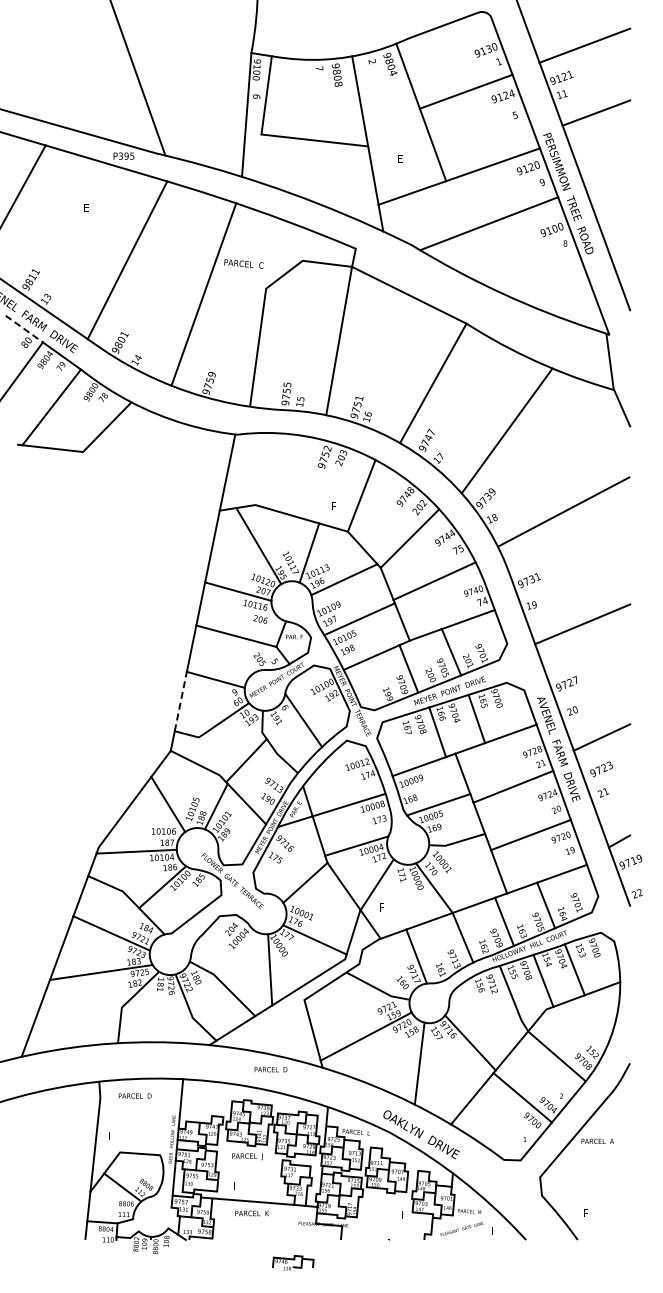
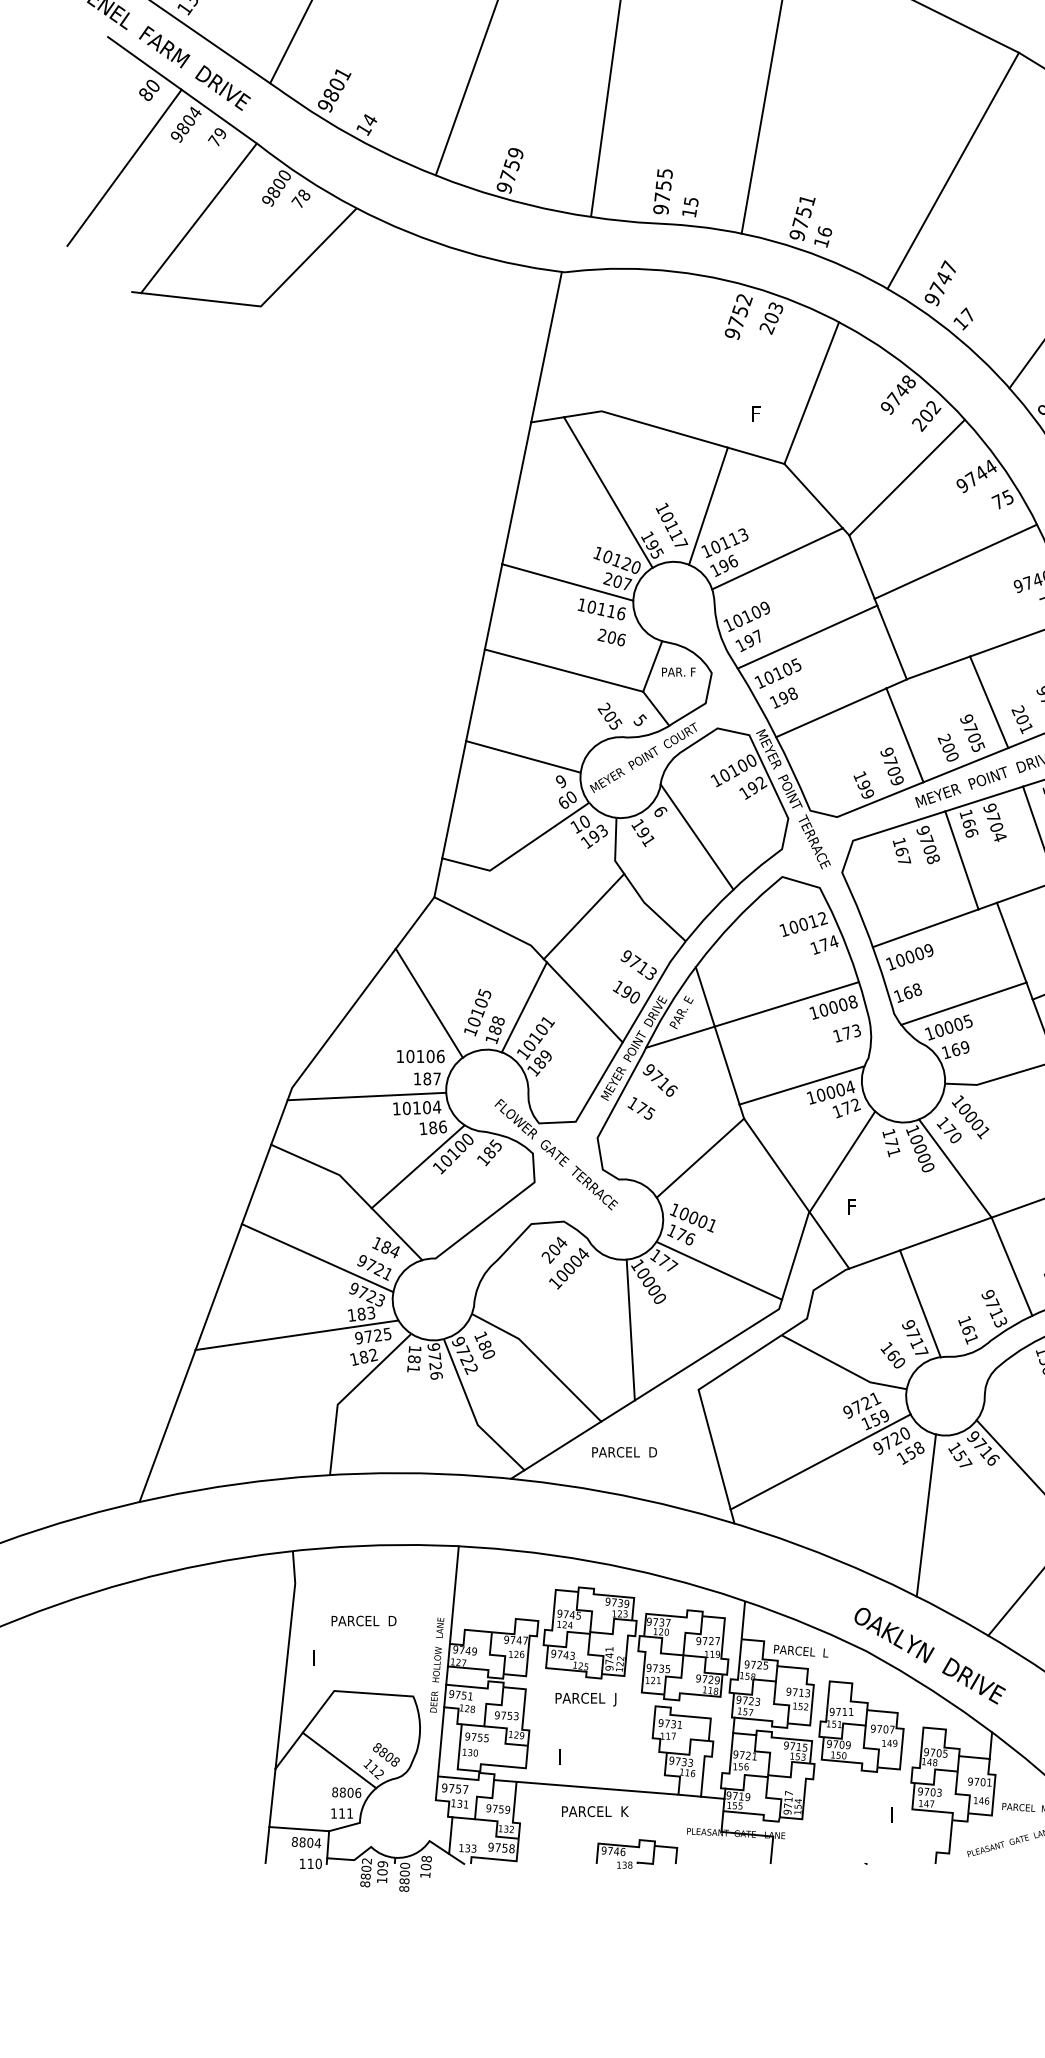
line: (24, 329) -> (145, 64), dashed -> solid
line: (180, 701) -> (453, 799), dashed -> solid
text: (270, 1069) -> (623, 1451), moved
text: (134, 1095) -> (362, 1619), moved
part: (293, 1262) -> (637, 1853), moved

